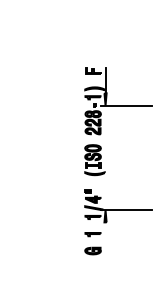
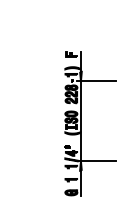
line: (105, 157) -> (80, 121), added
line: (105, 238) -> (80, 183), added

